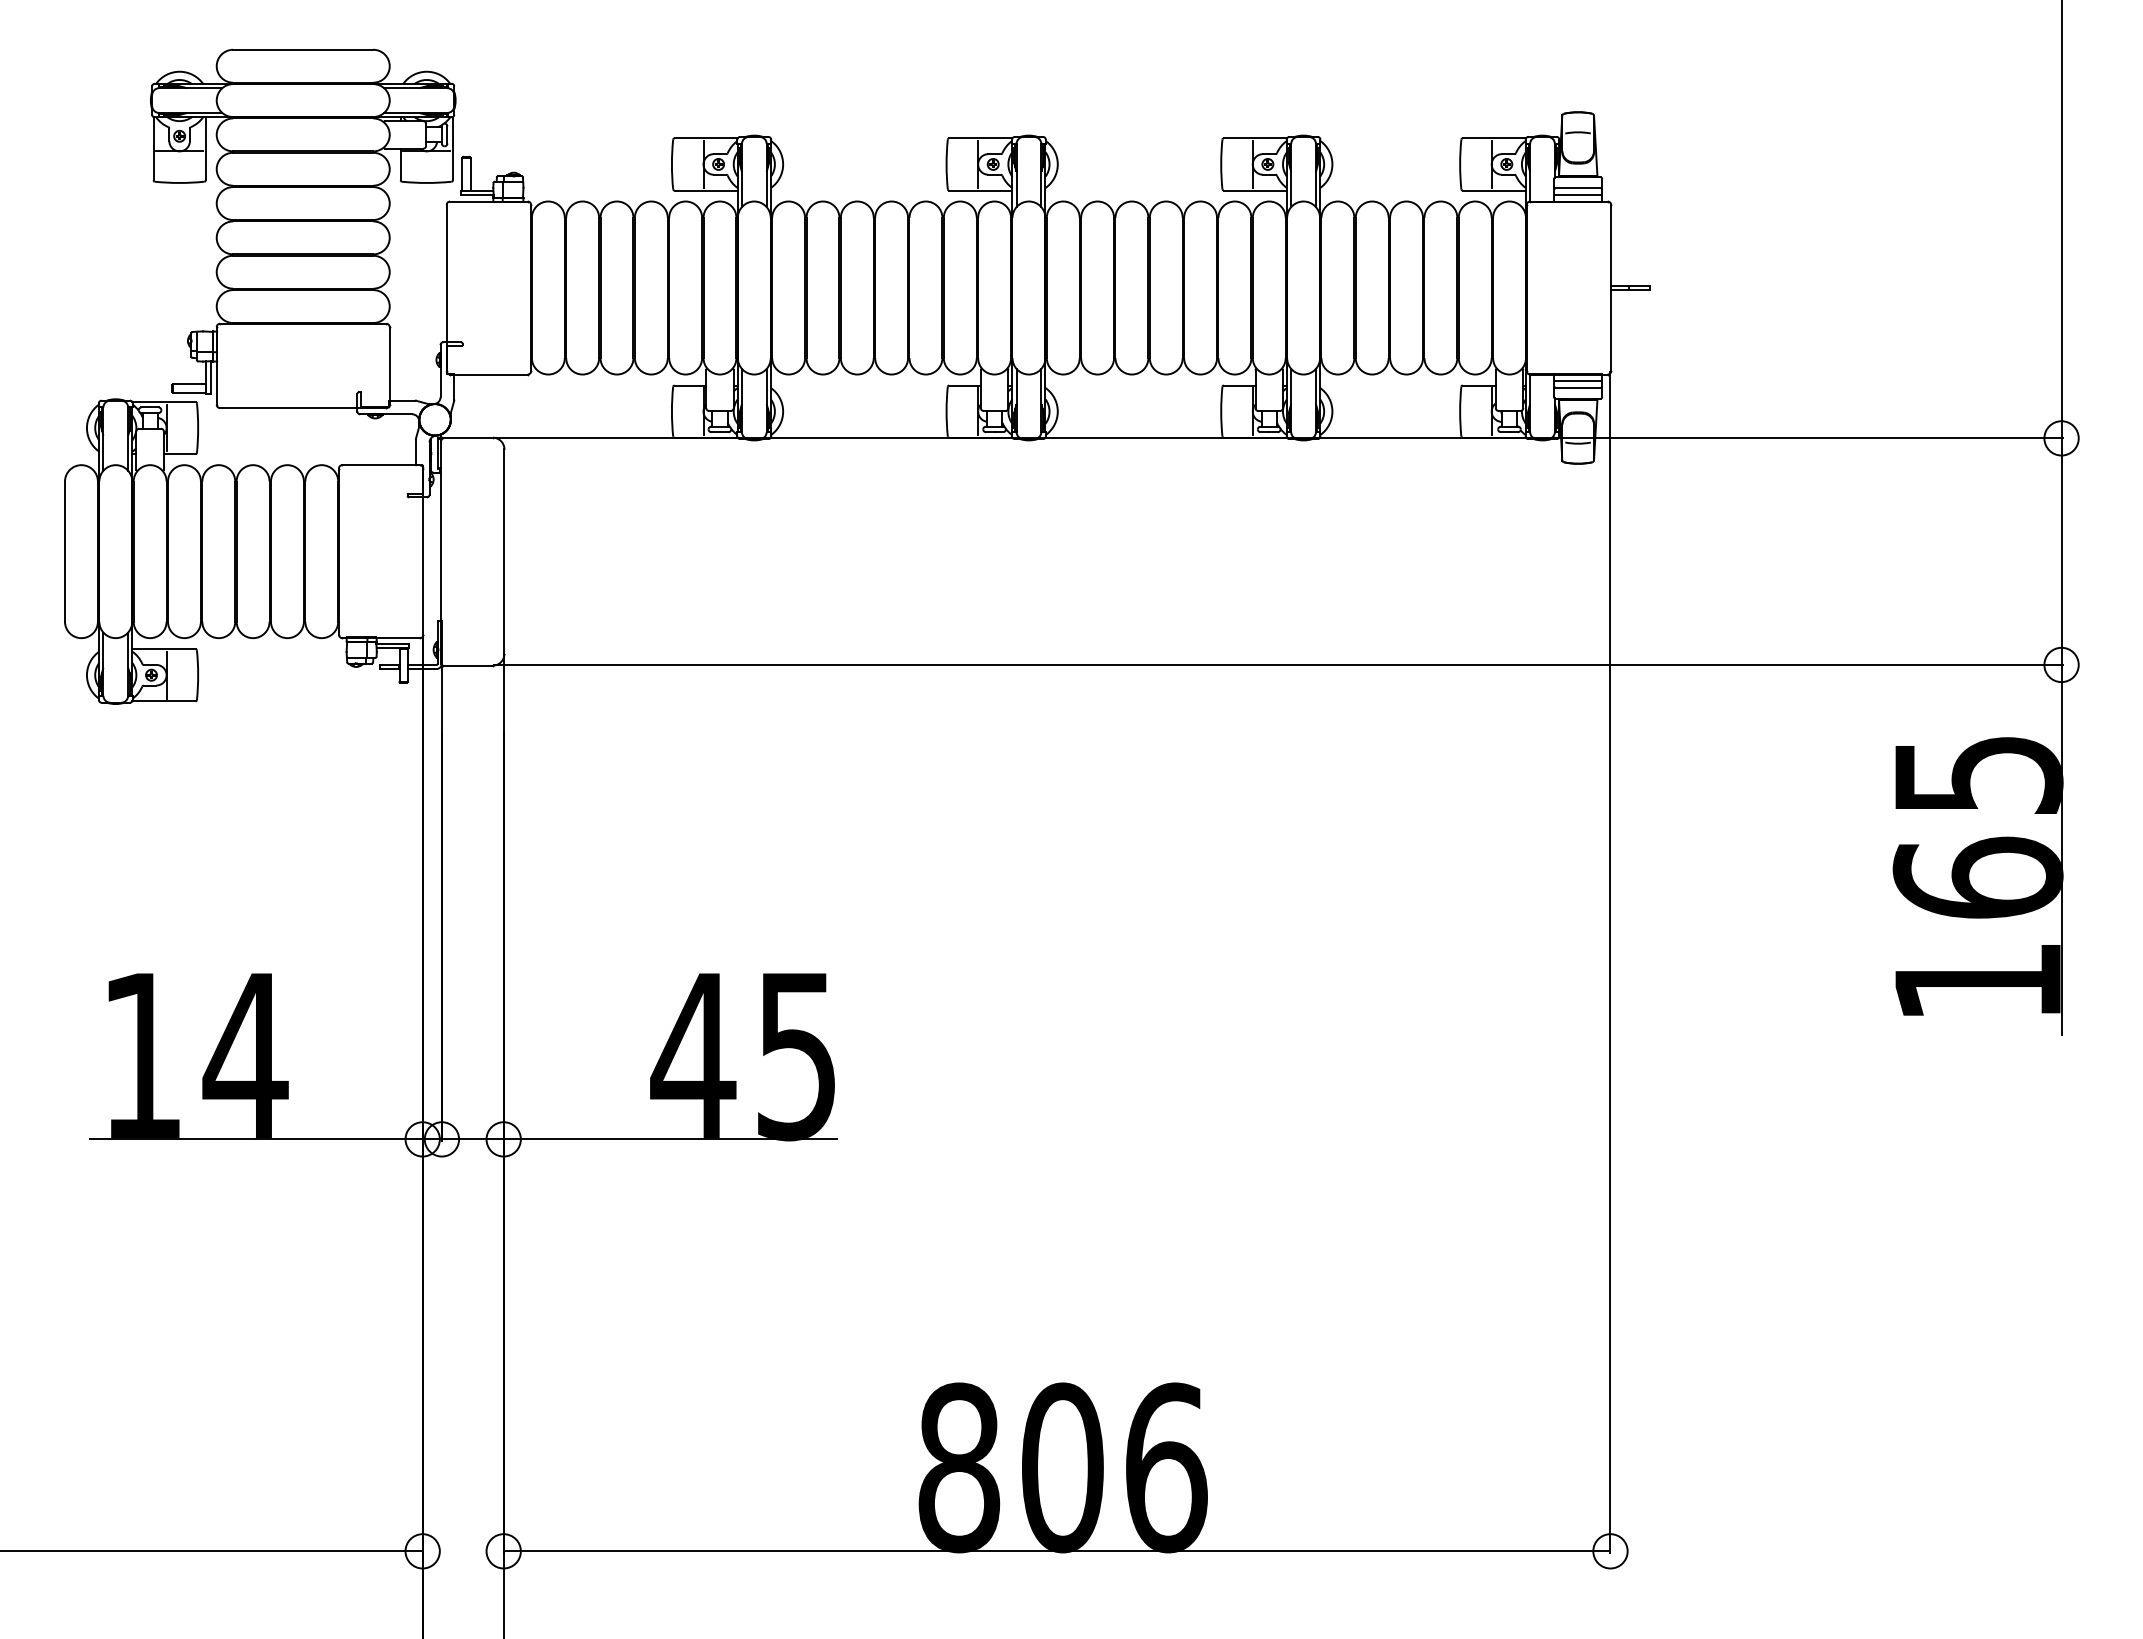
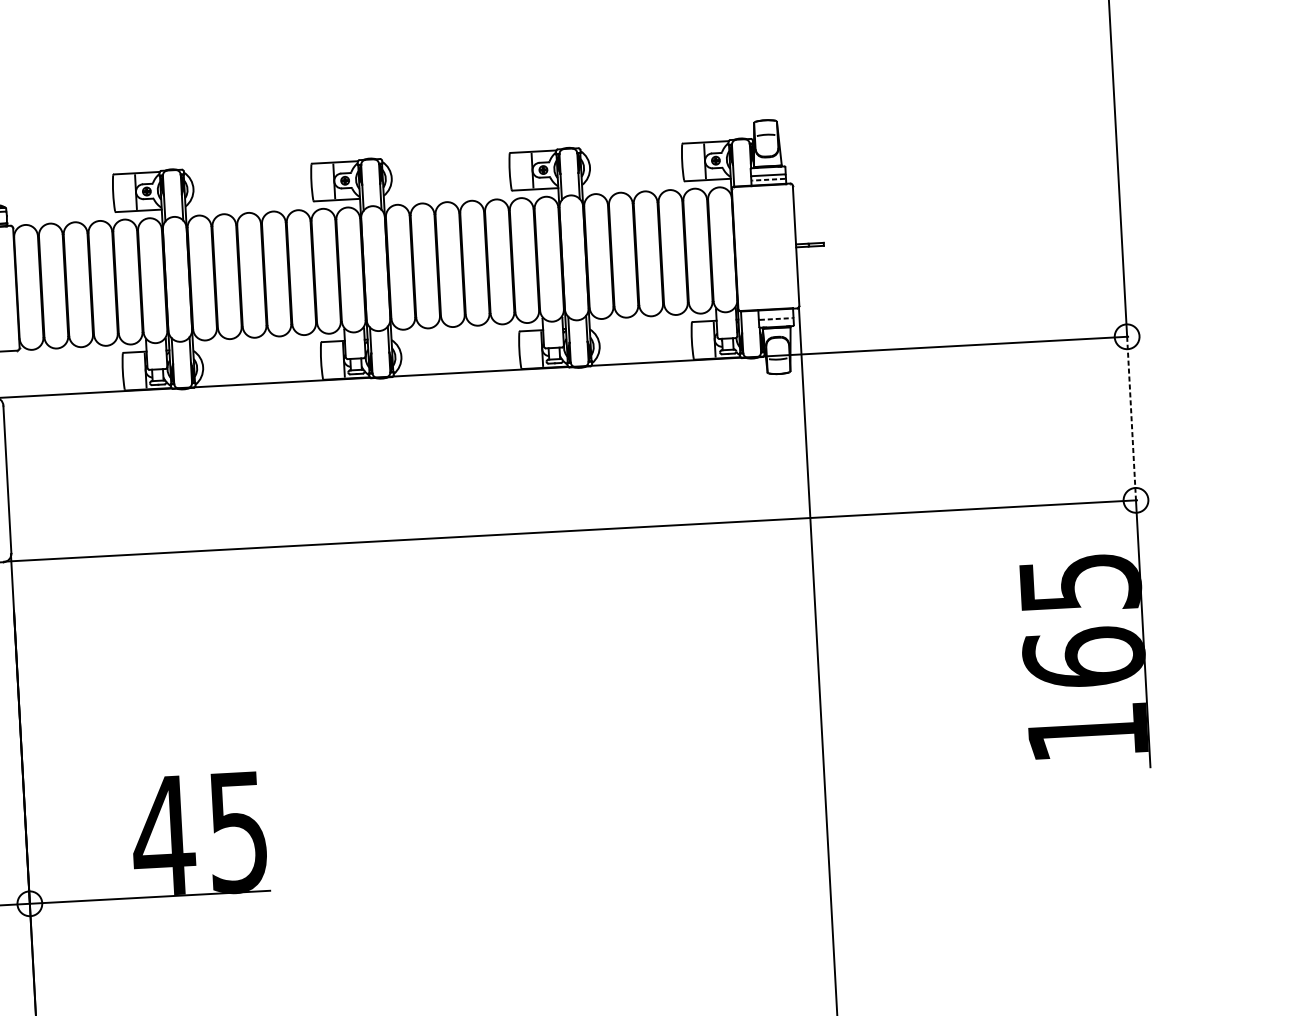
line: (1578, 194) -> (768, 179), solid -> dashed
line: (1577, 381) -> (775, 314), removed
line: (1578, 387) -> (776, 318), solid -> dashed
line: (2061, 552) -> (1131, 419), solid -> dashed

